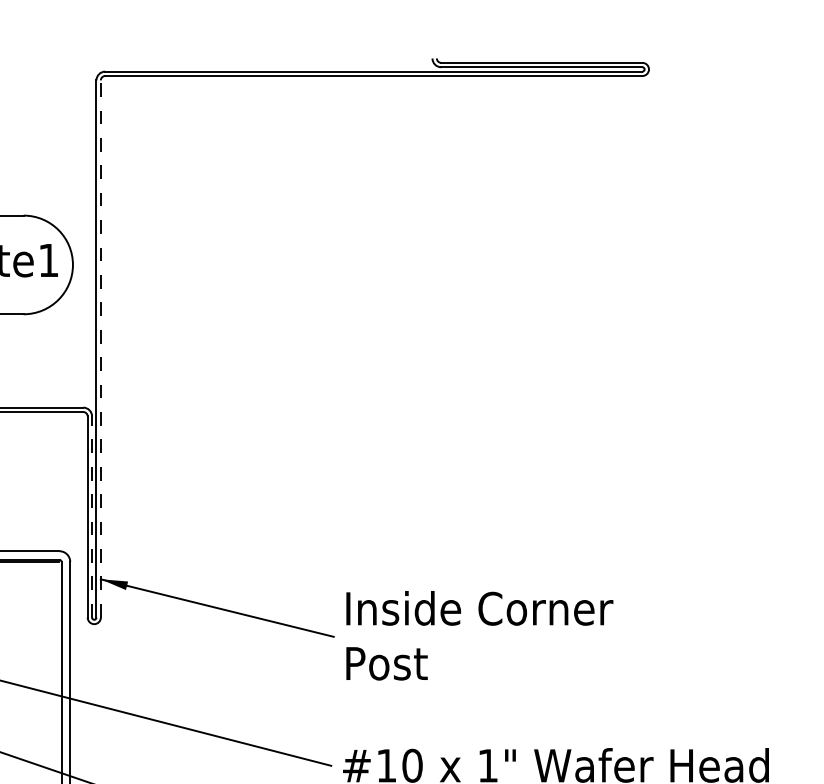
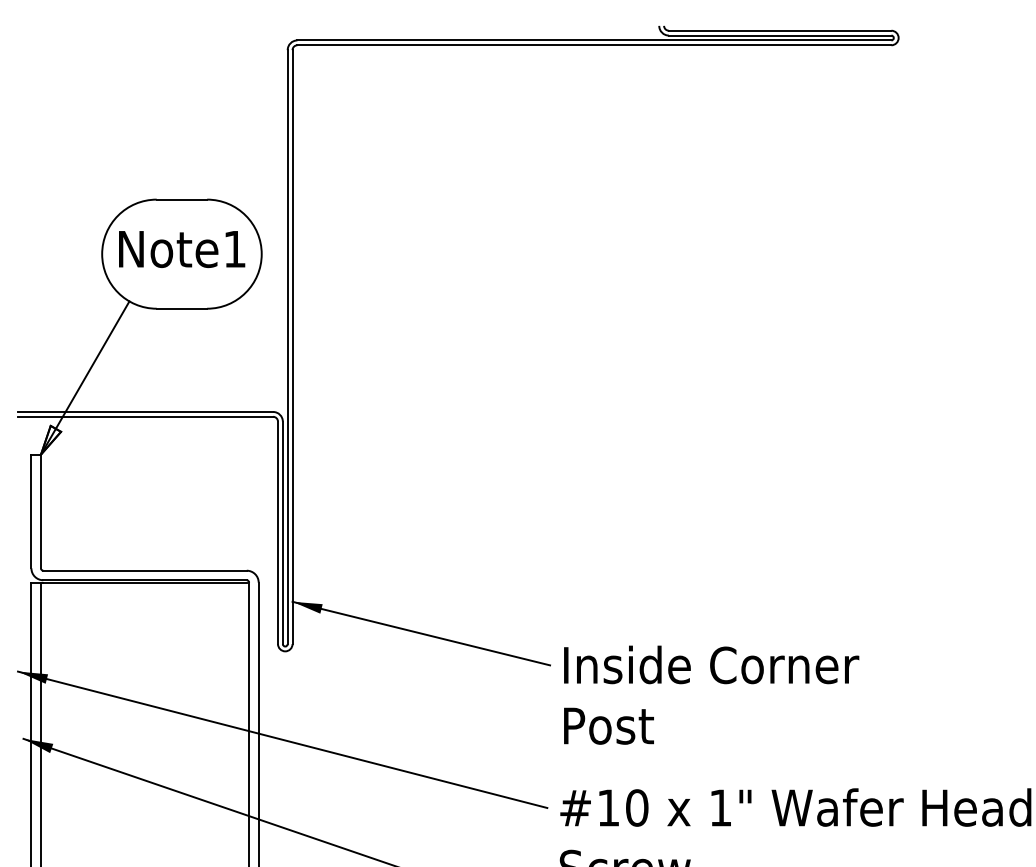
line: (100, 349) -> (292, 347), dashed -> solid
line: (91, 516) -> (282, 532), dashed -> solid
text: (479, 635) -> (711, 694), moved

